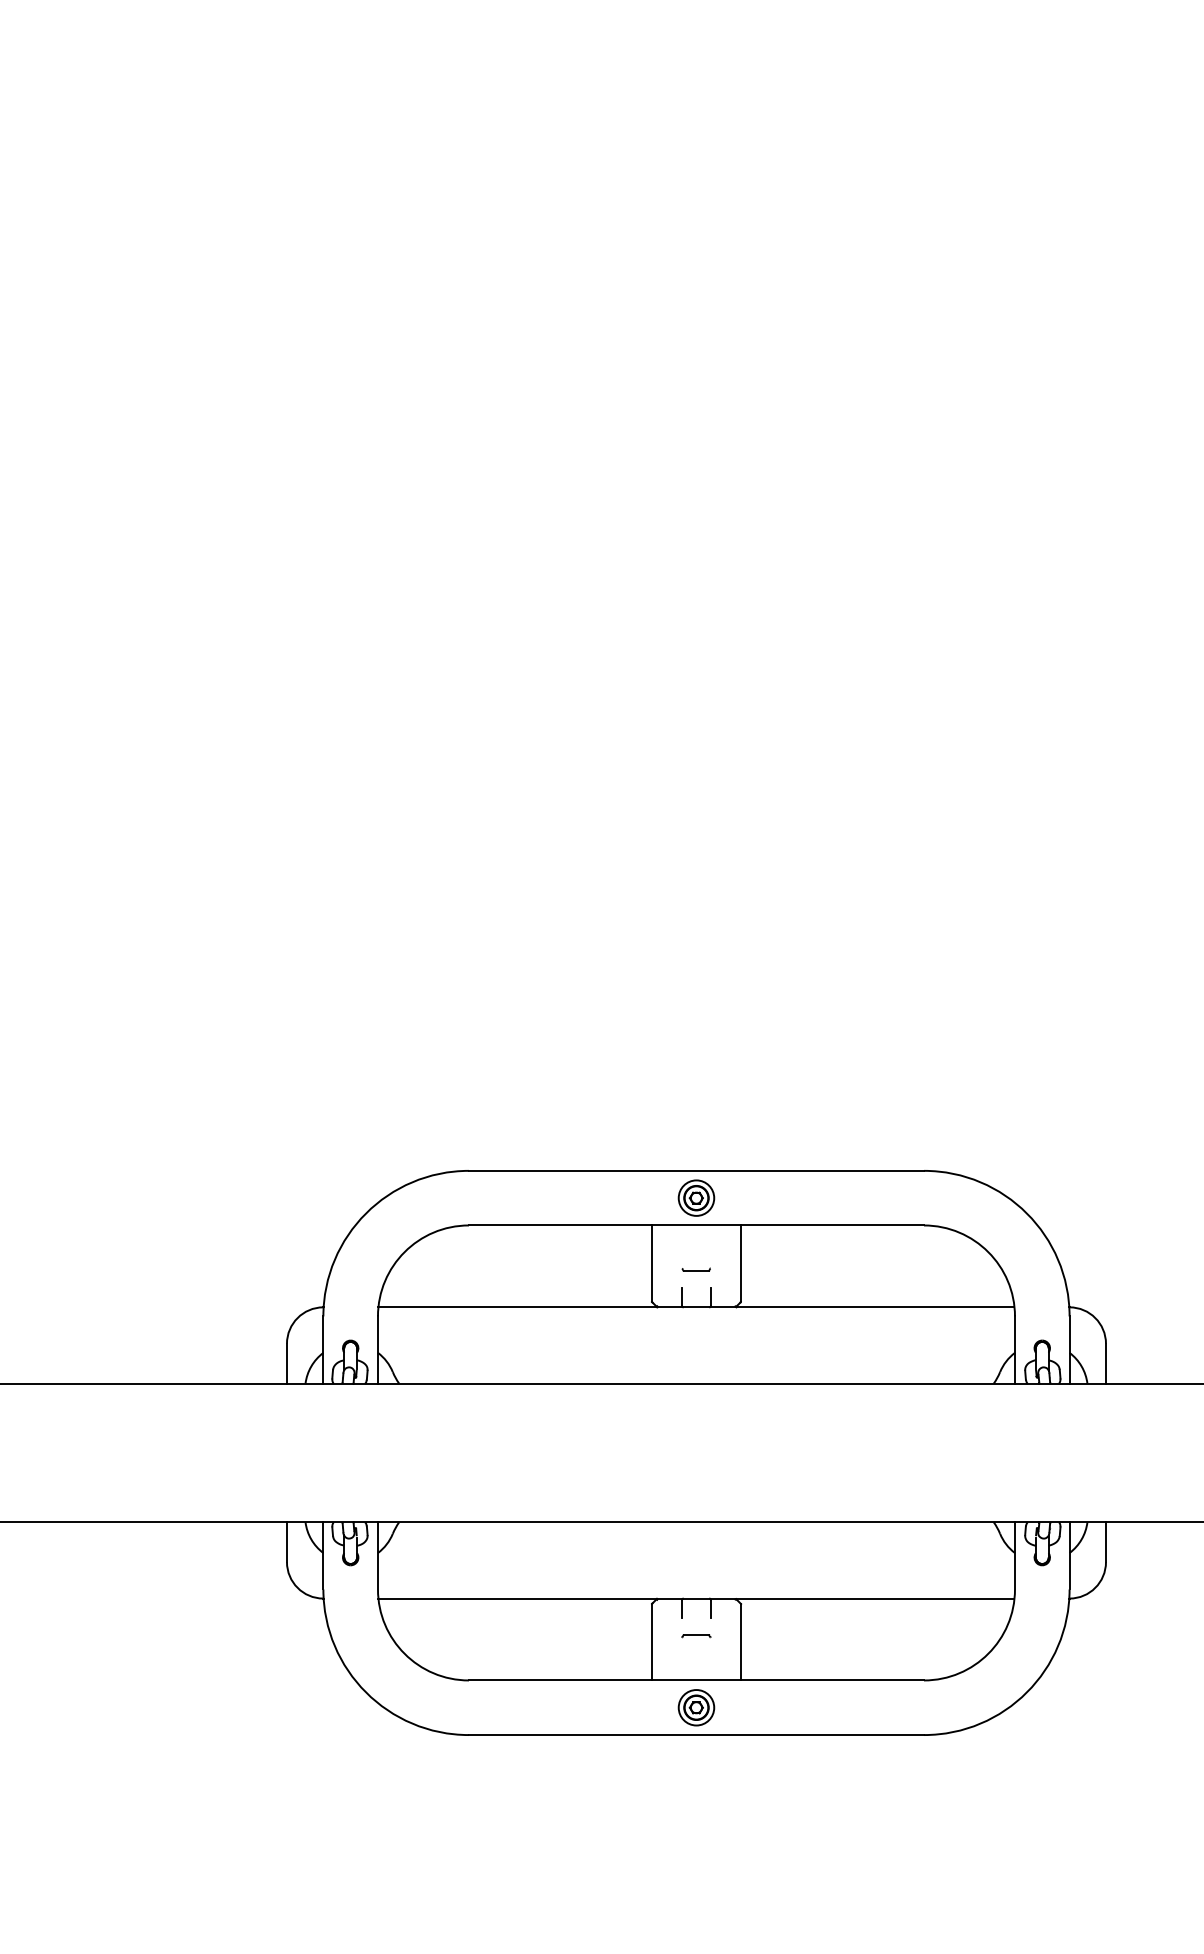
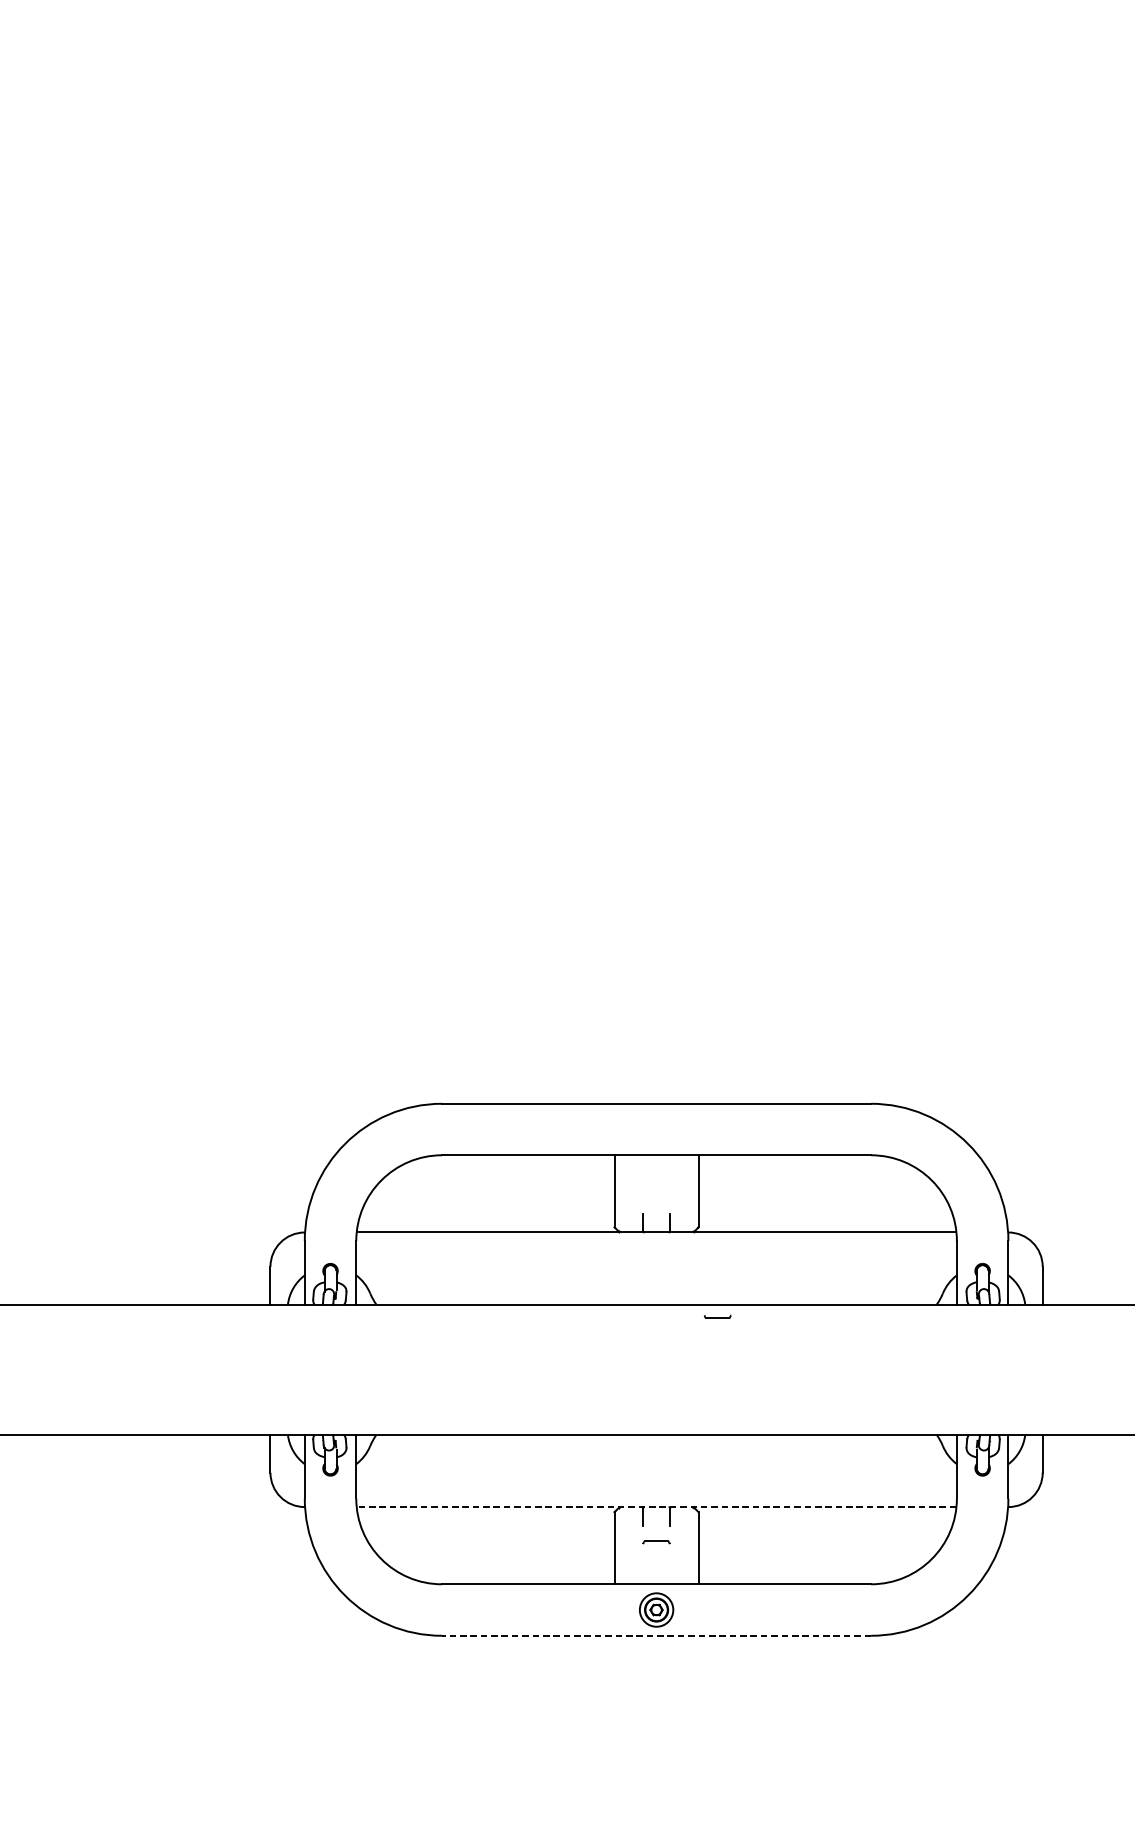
part: (696, 1197) -> (656, 1128), removed
part: (695, 1269) -> (716, 1316), moved
line: (695, 1598) -> (655, 1507), solid -> dashed
line: (695, 1735) -> (655, 1636), solid -> dashed

